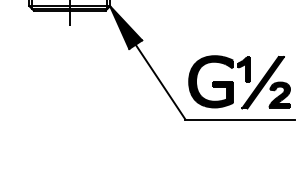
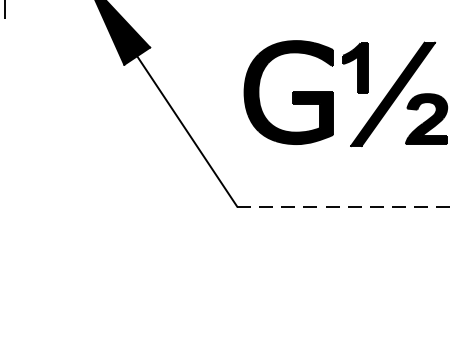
part: (239, 82) -> (345, 93), moved
line: (240, 119) -> (347, 206), solid -> dashed

